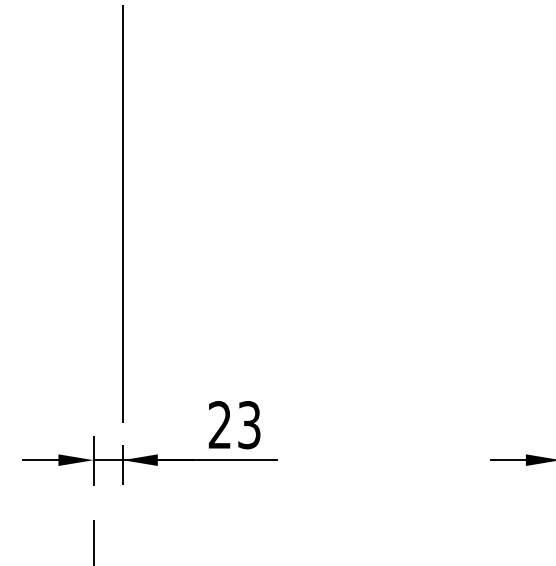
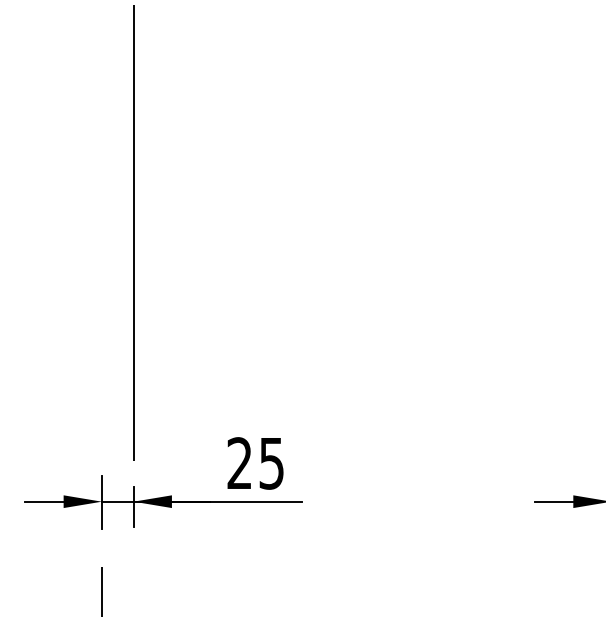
text: (249, 425) -> (271, 463), 23 -> 25

